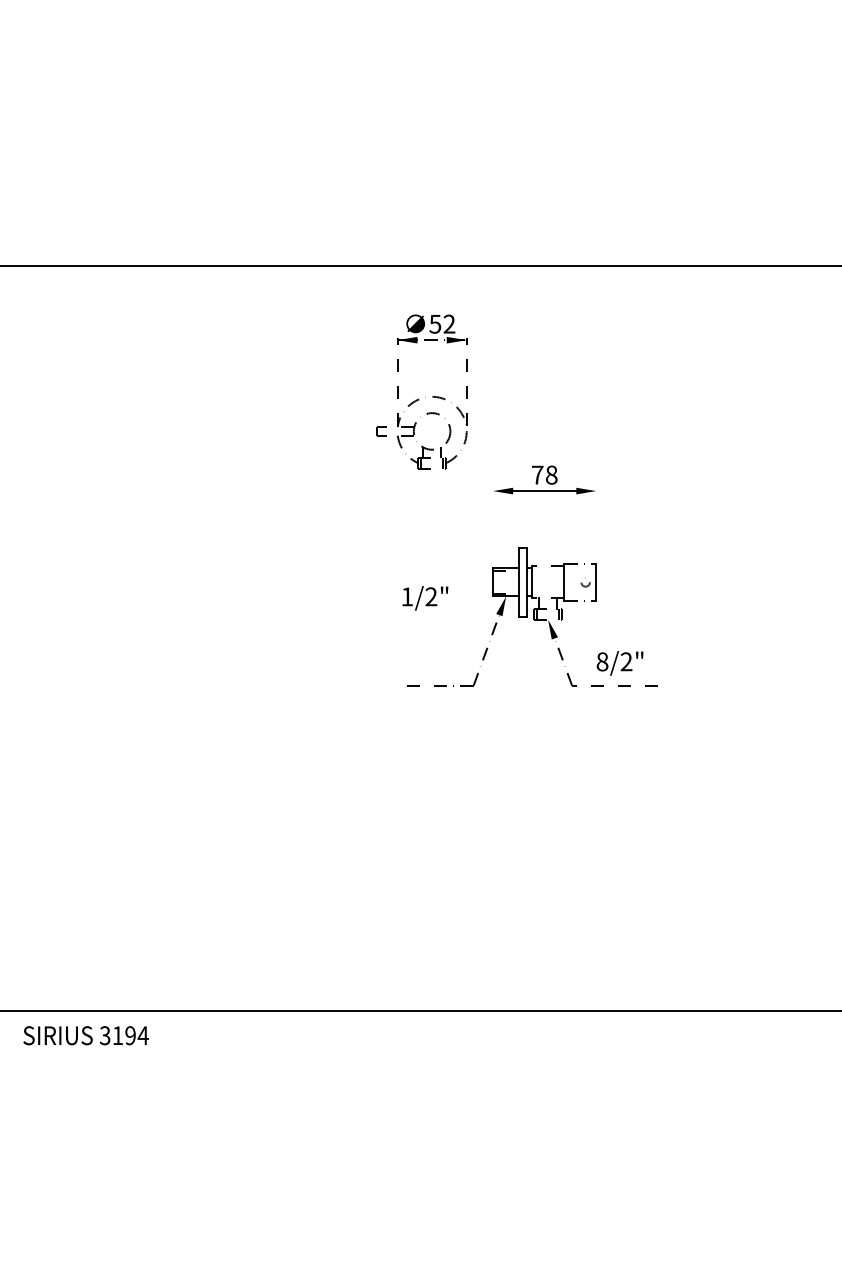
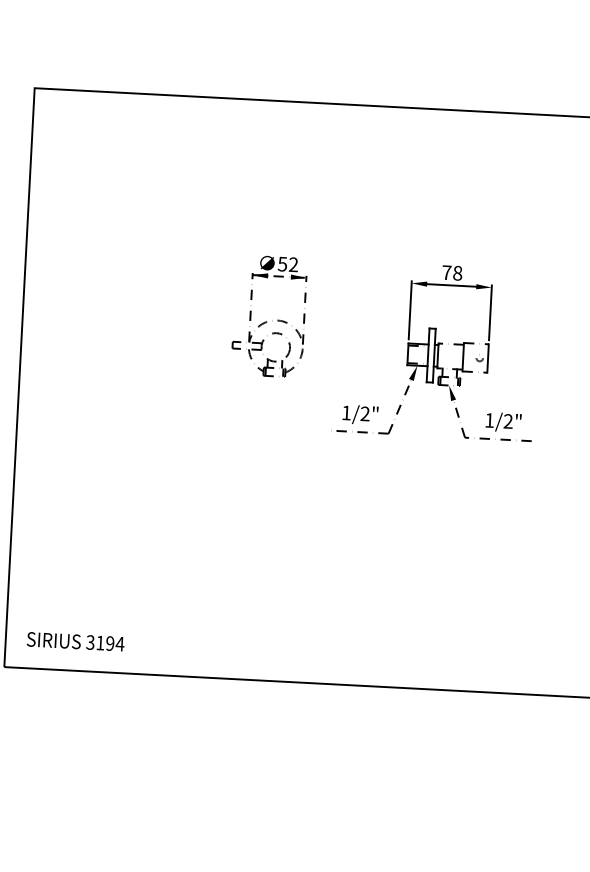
part: (425, 396) -> (272, 319), moved
line: (596, 523) -> (490, 312), added
line: (493, 525) -> (410, 310), added
text: (425, 598) -> (360, 415), moved
text: (602, 661) -> (489, 420), 8/2" -> 1/2"
text: (85, 1035) -> (75, 641), moved

